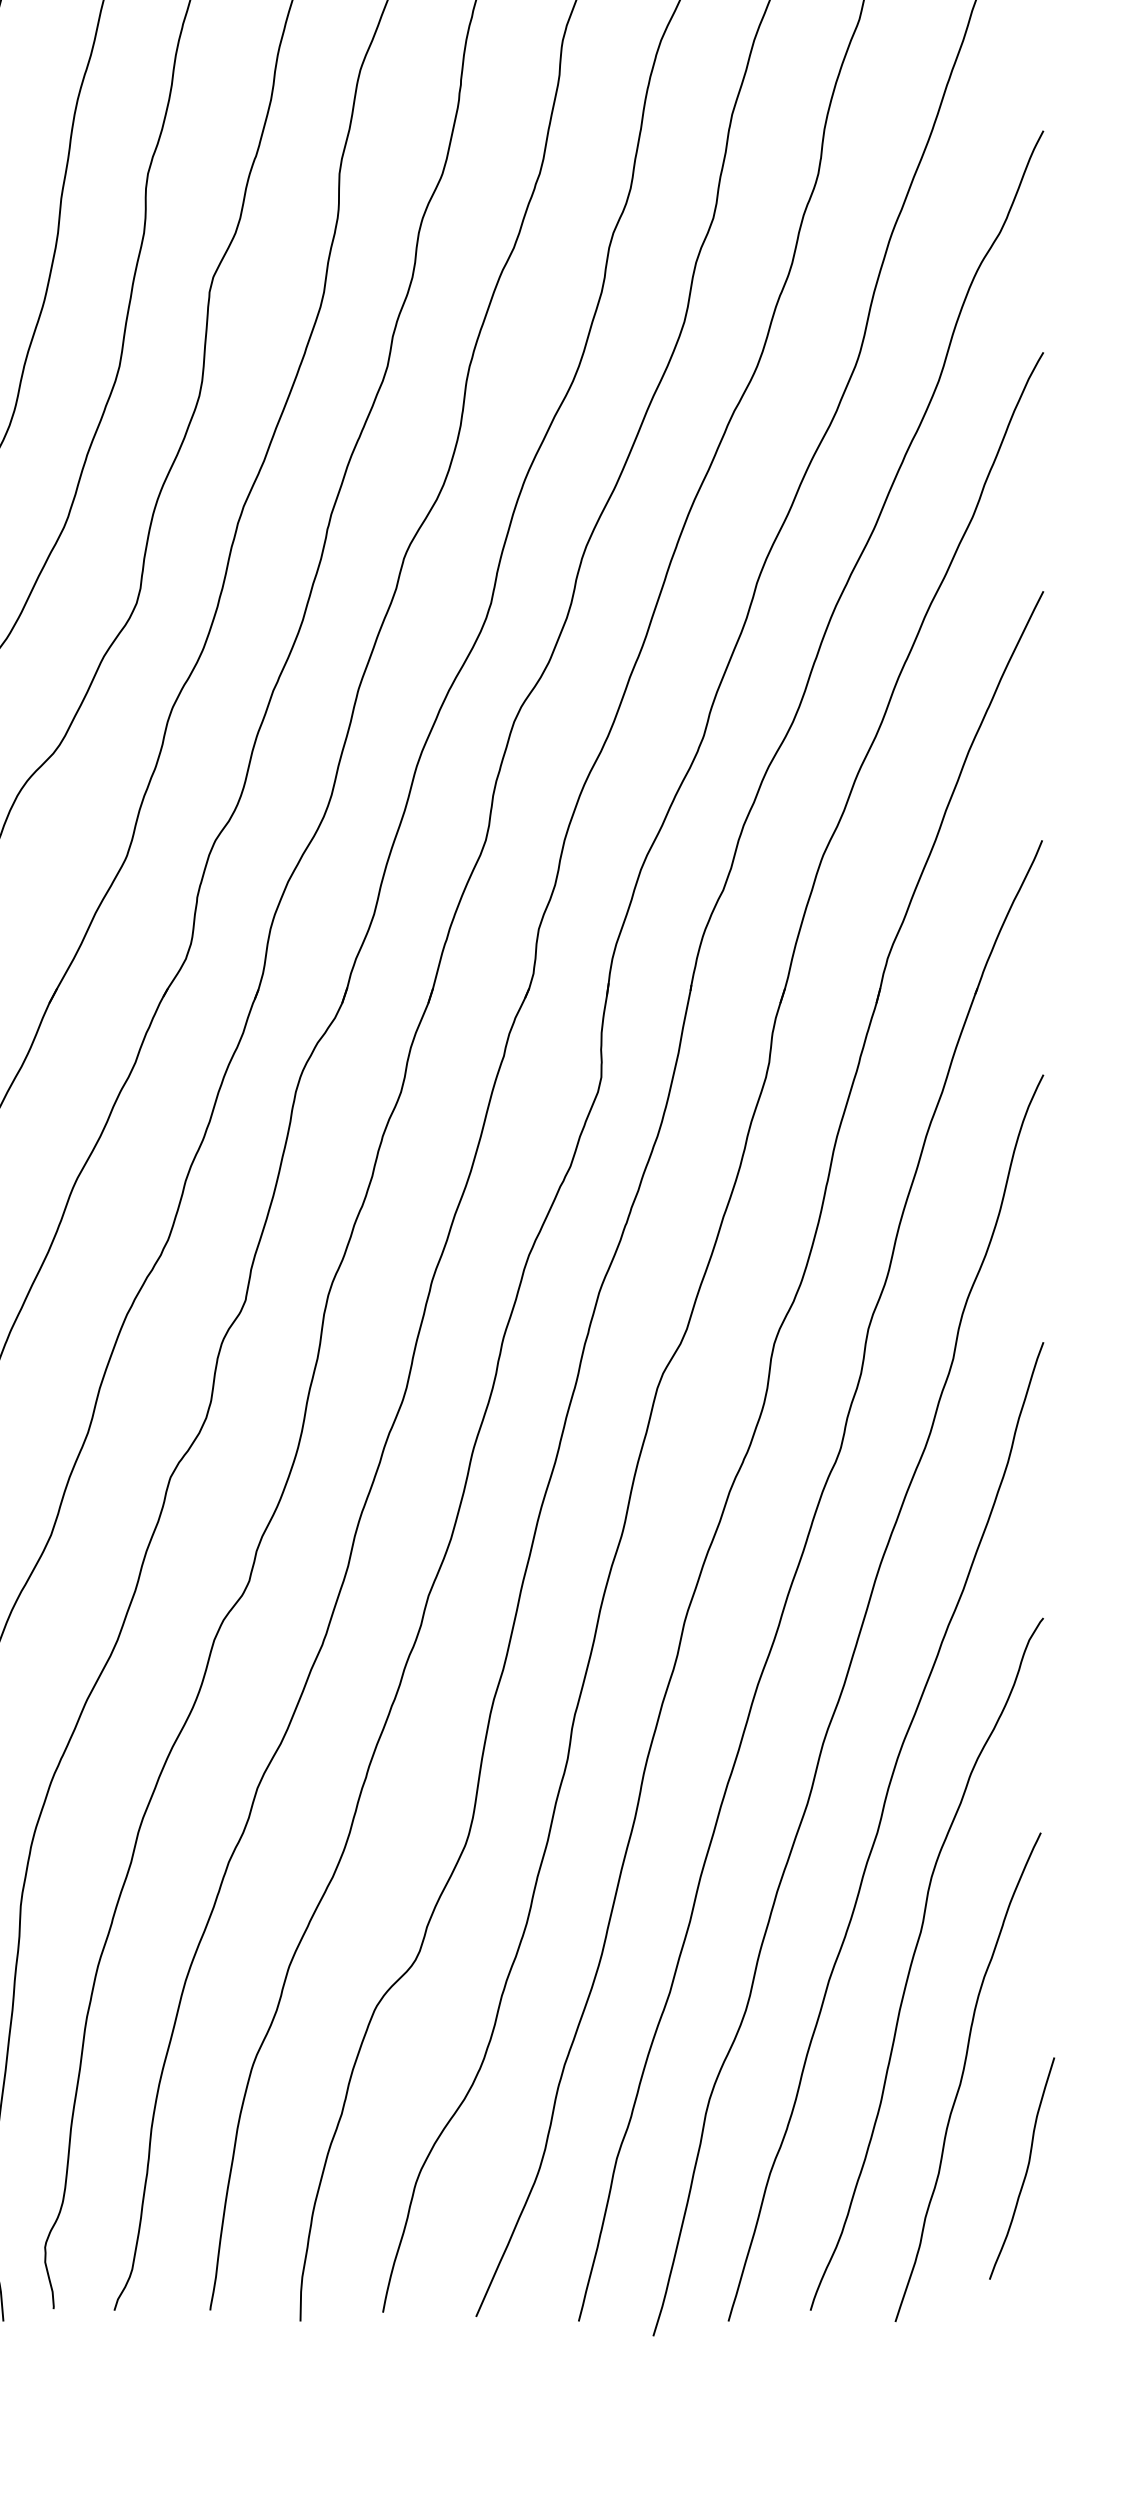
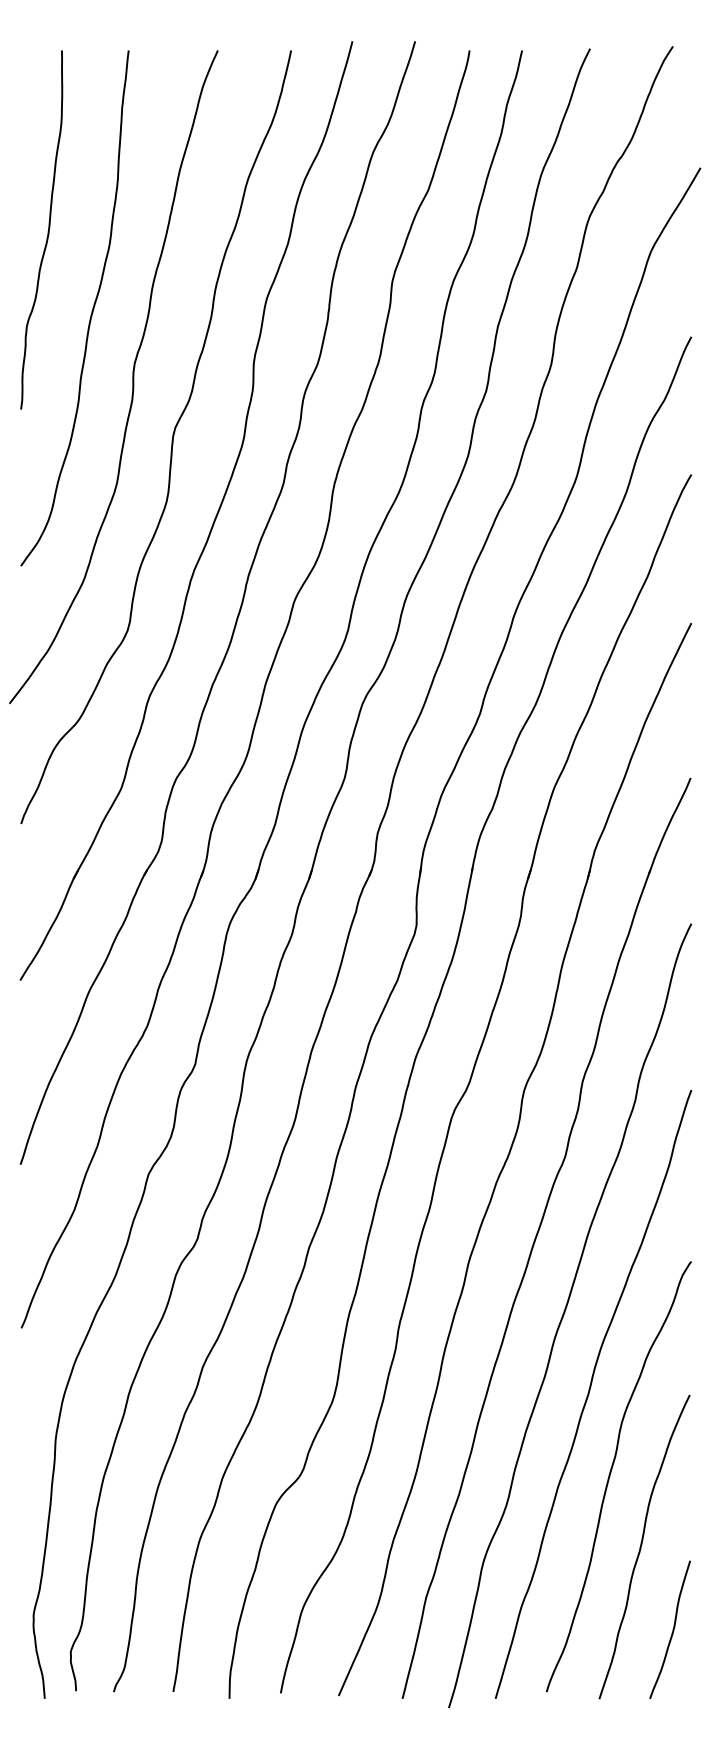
curve: (1025, 2168) -> (672, 1629), moved

